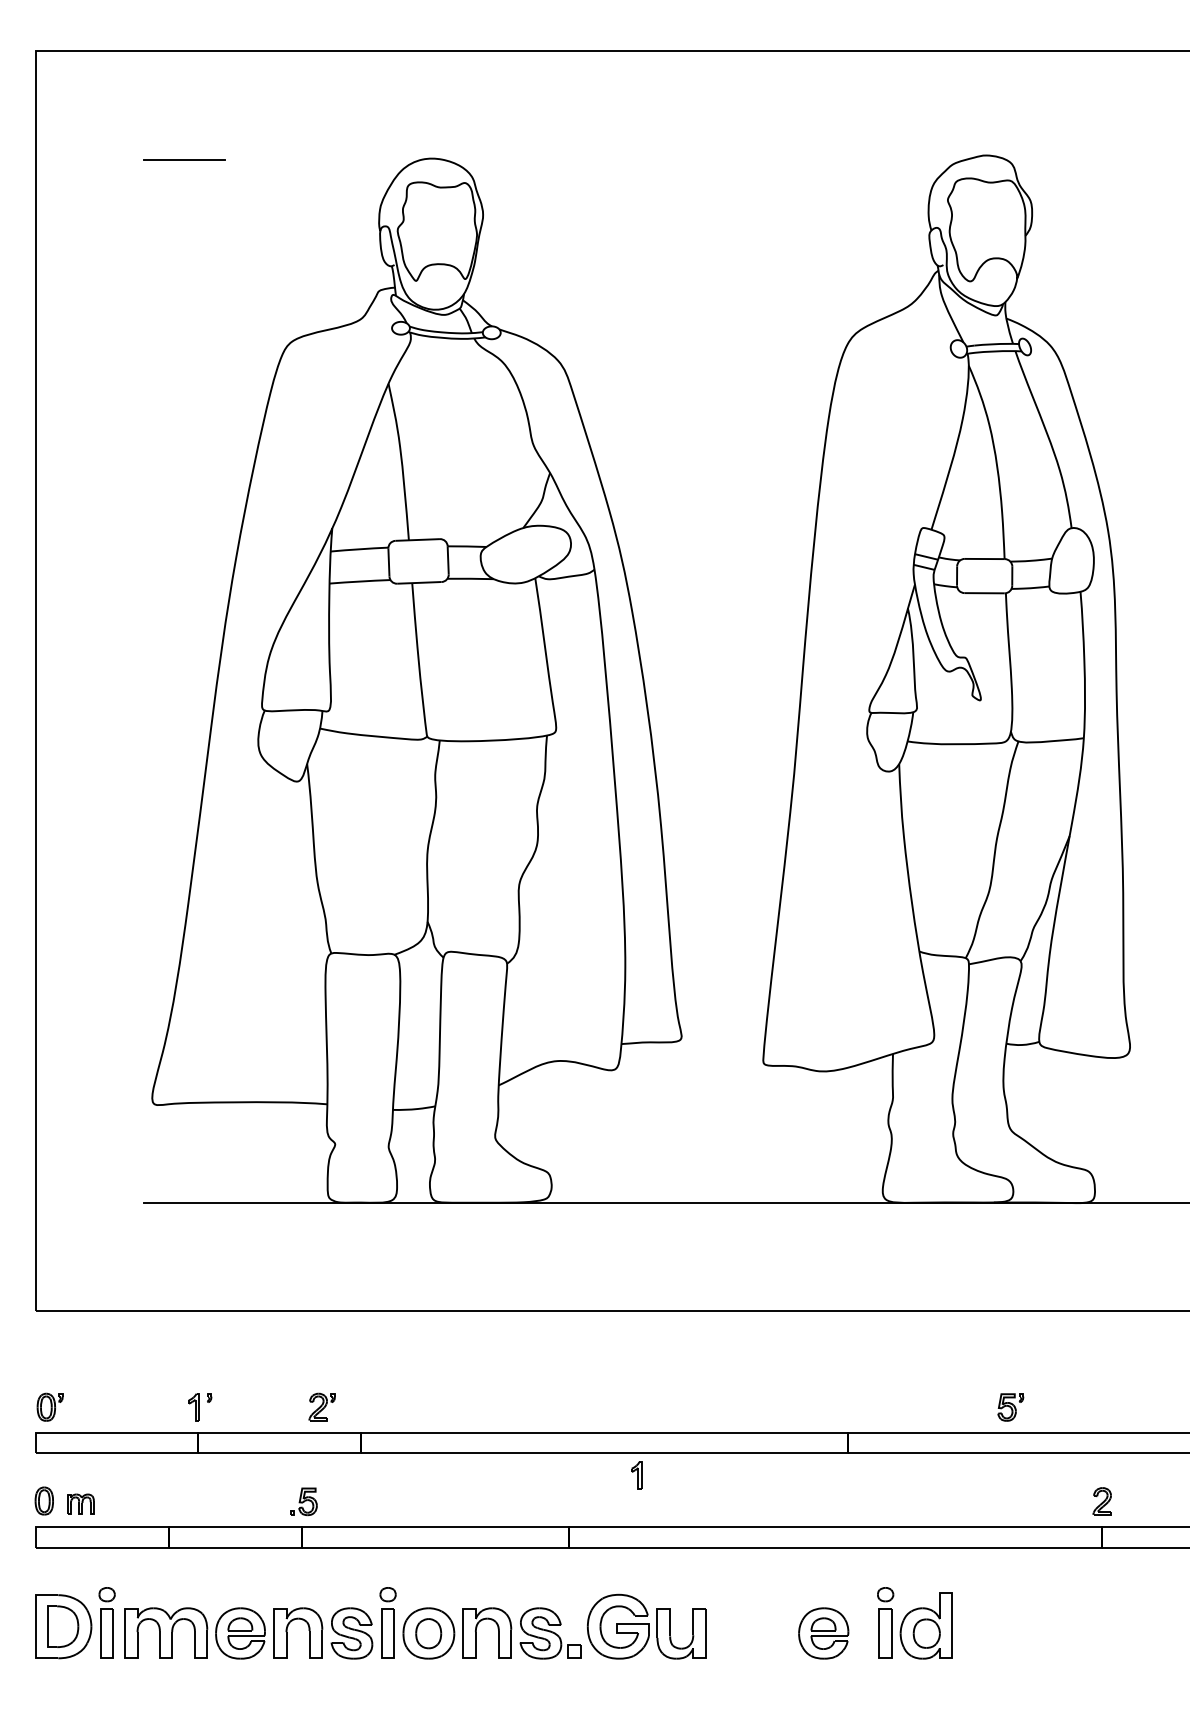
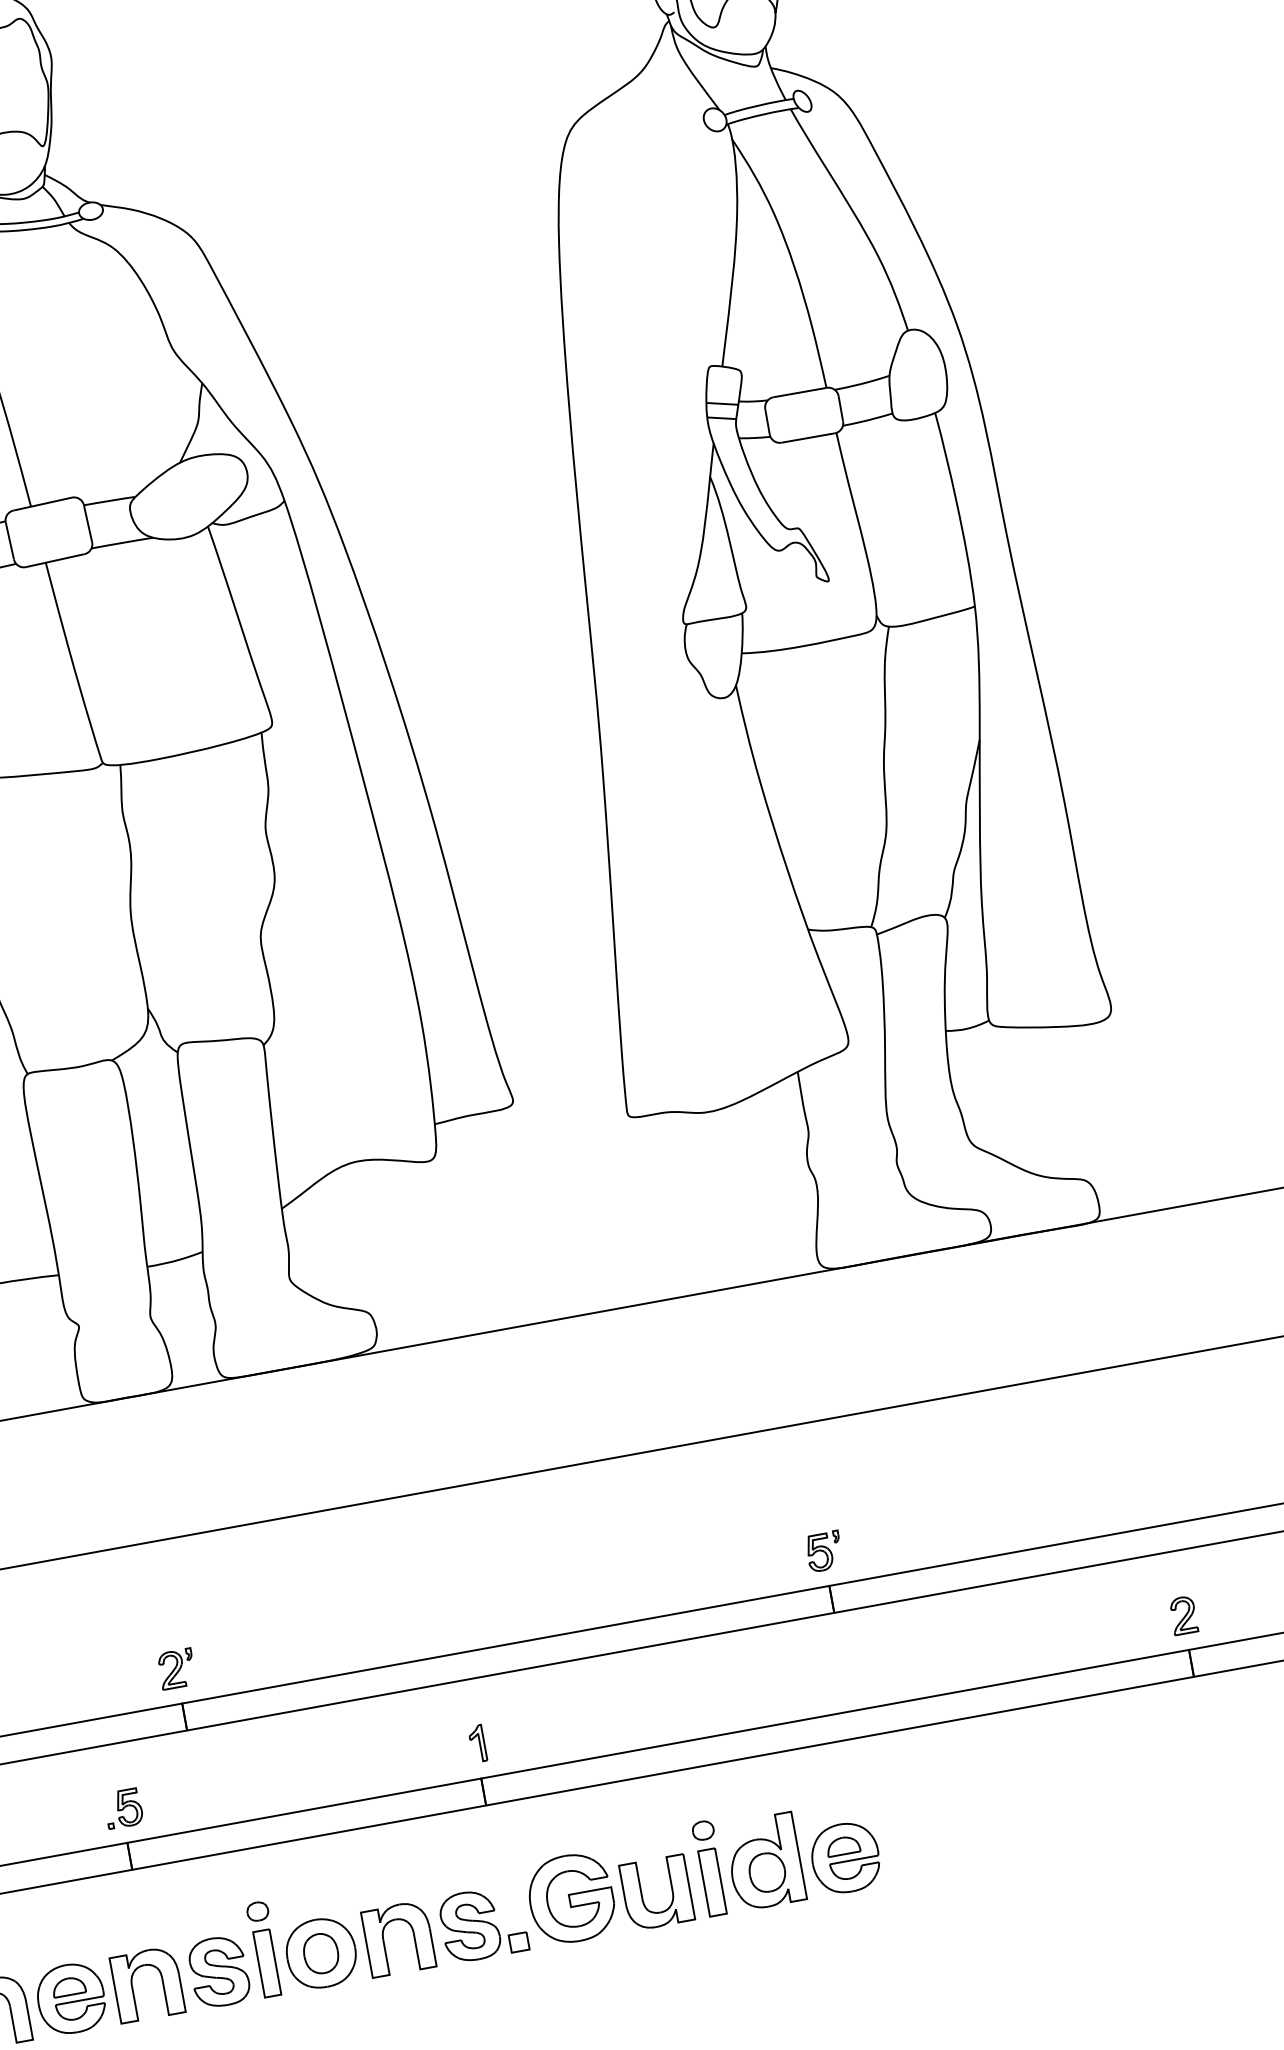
part: (321, 1406) -> (175, 1668), moved
part: (1010, 1407) -> (823, 1552), moved
part: (636, 1475) -> (477, 1743), moved
part: (914, 1623) -> (748, 1861), moved

